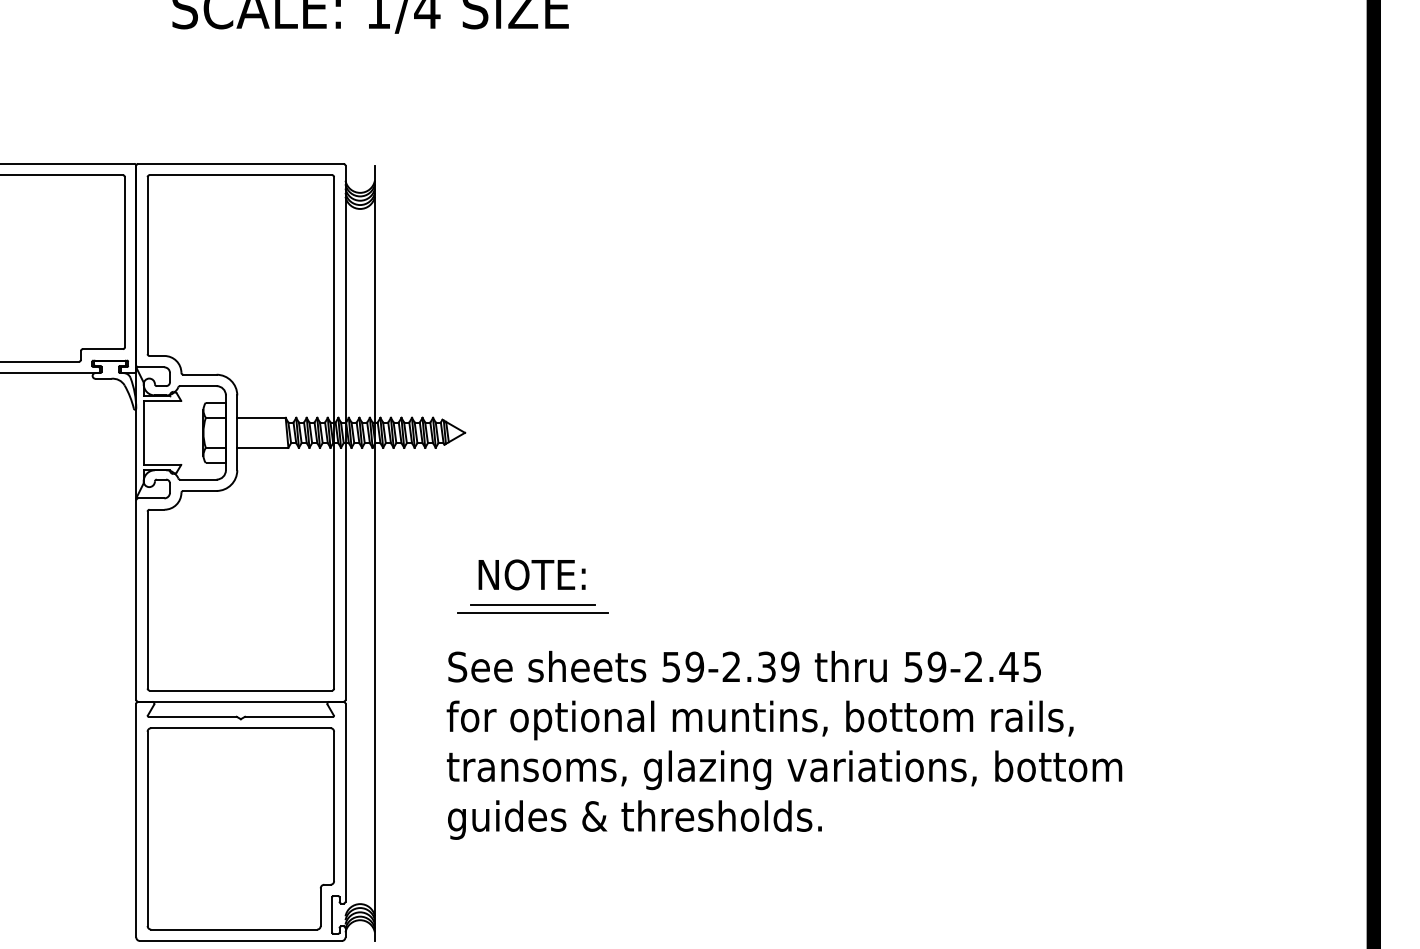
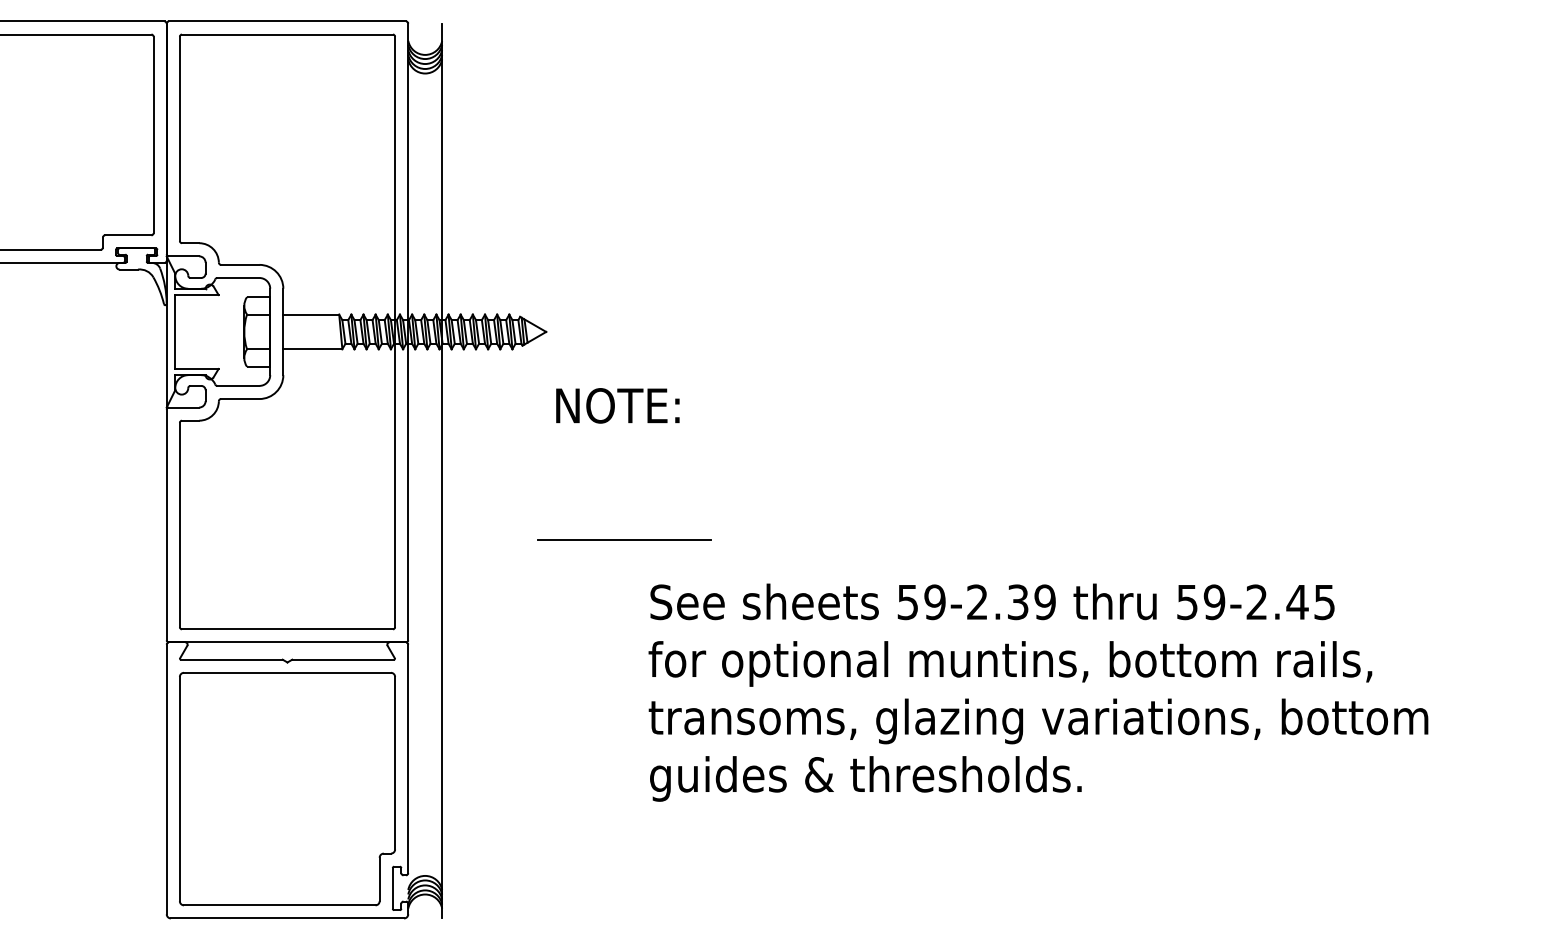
text: (531, 574) -> (617, 405), moved
line: (532, 604) -> (624, 530), removed
text: (784, 744) -> (1038, 691), moved

